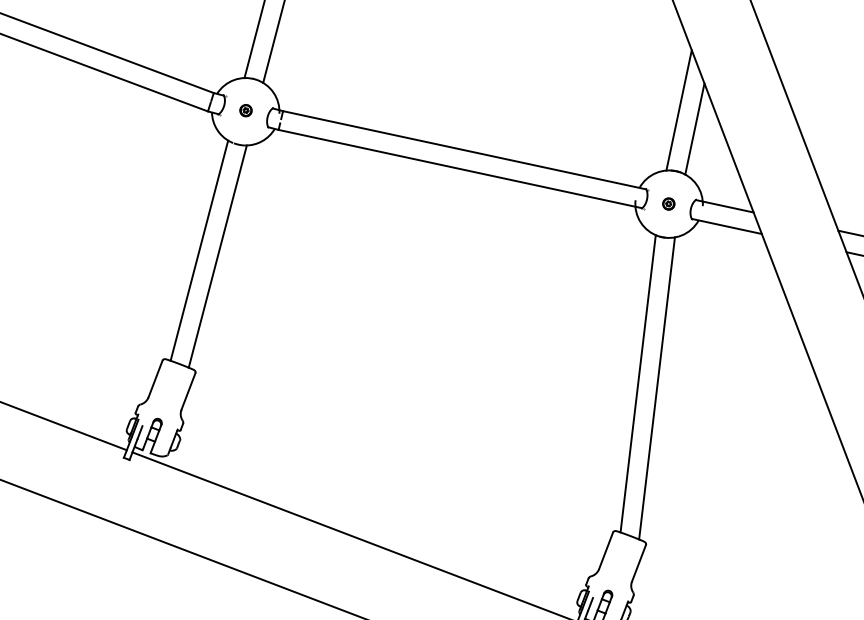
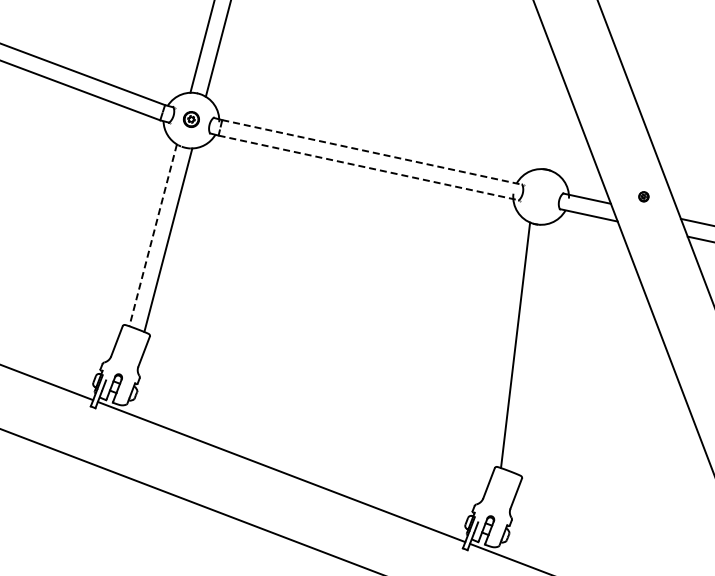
part: (245, 110) -> (191, 119), size x1.6
line: (678, 110) -> (548, 119), removed
line: (694, 128) -> (562, 134), removed
line: (464, 150) -> (372, 152), solid -> dashed
line: (460, 168) -> (368, 167), solid -> dashed
part: (668, 203) -> (643, 196), moved
line: (199, 250) -> (153, 235), solid -> dashed
line: (656, 387) -> (530, 348), removed

